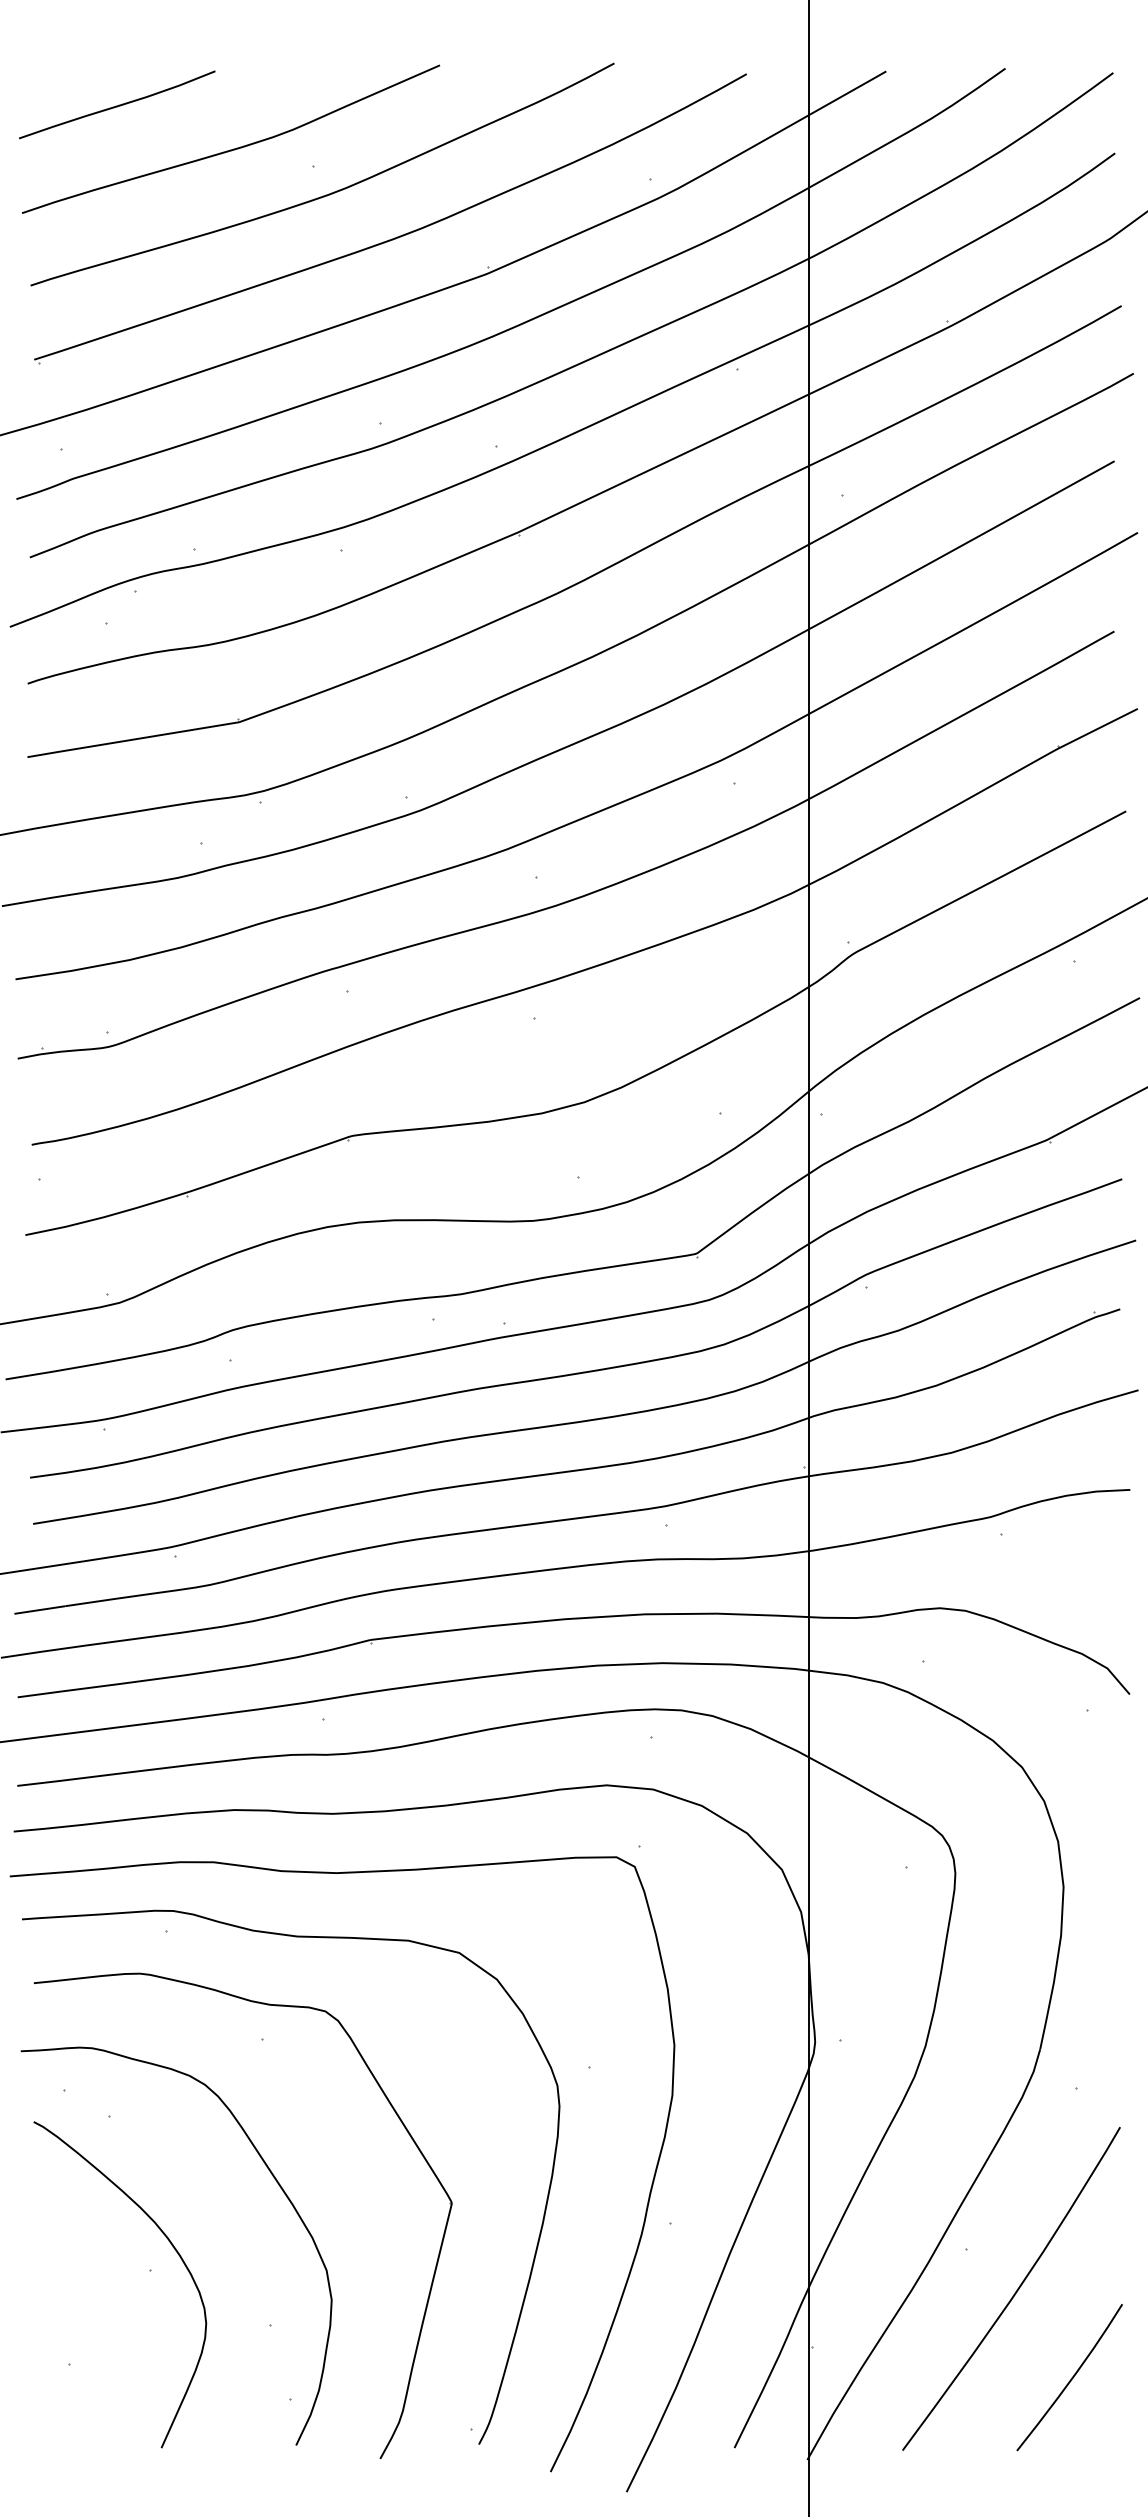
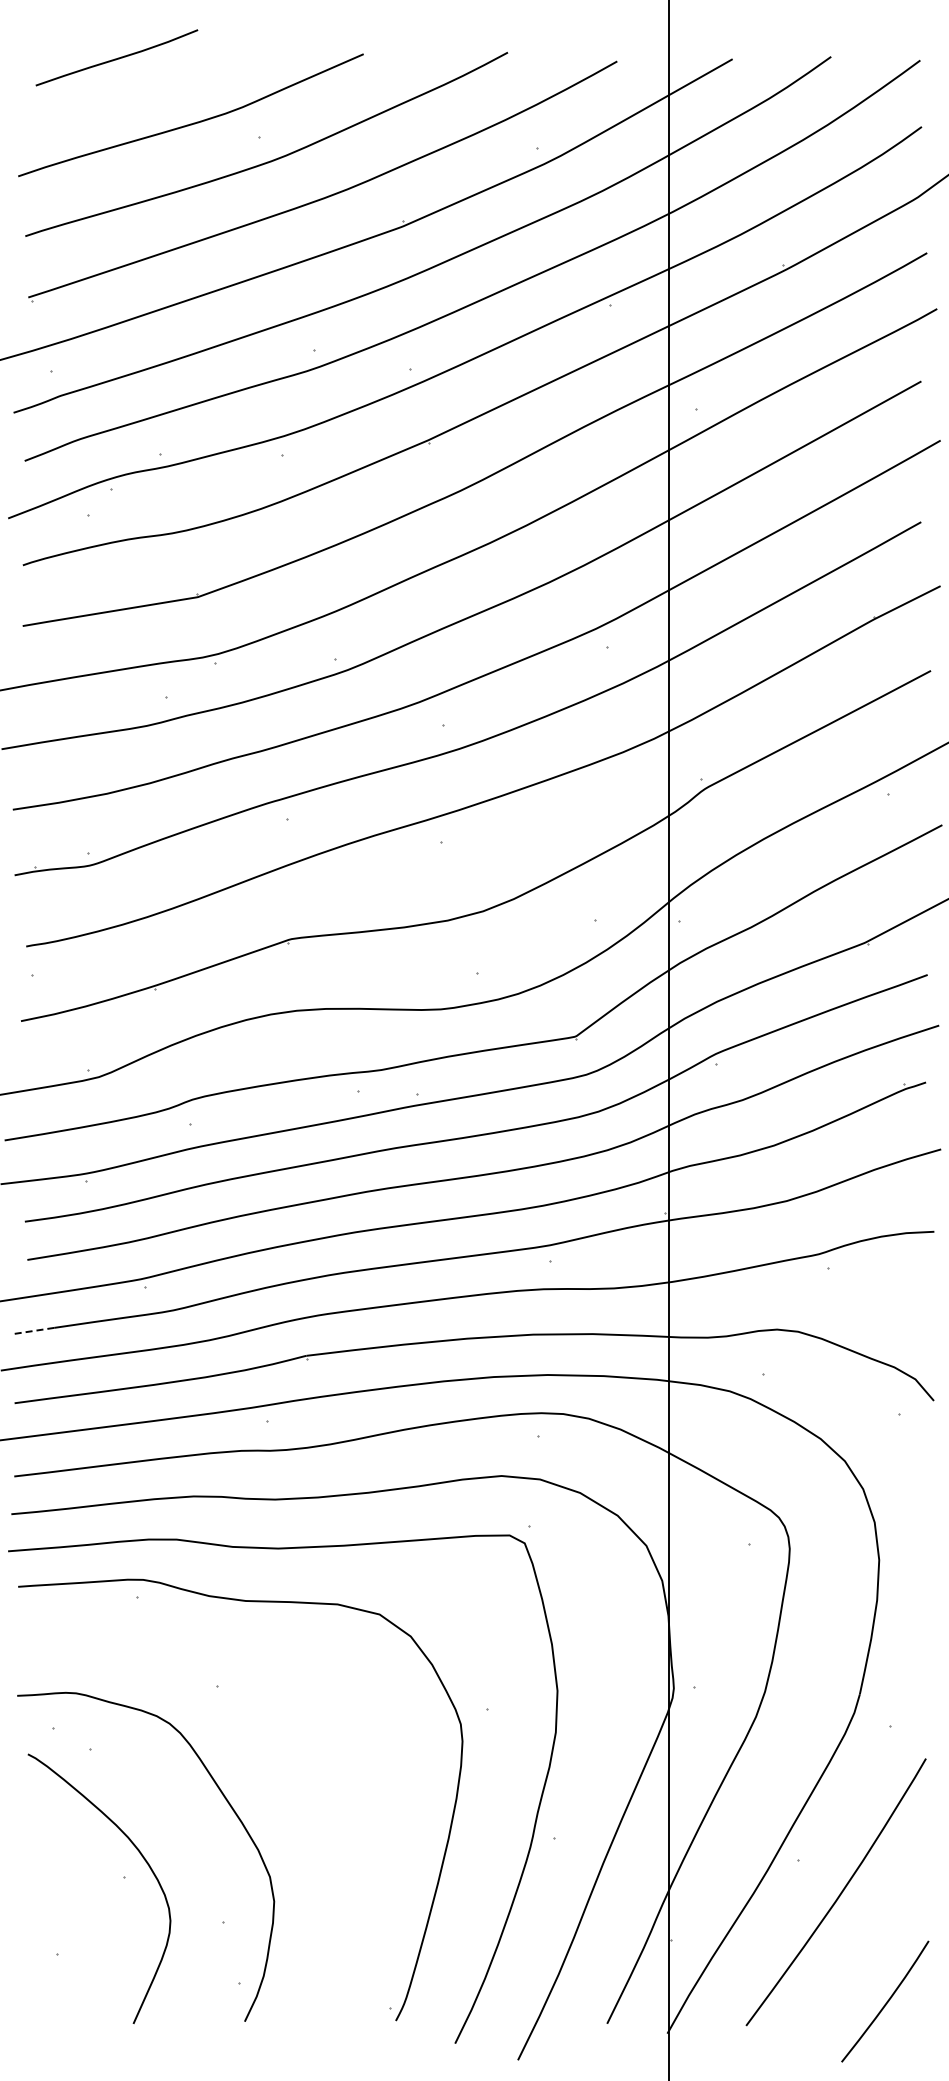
curve: (116, 105) -> (116, 58), moved
line: (39, 1610) -> (32, 1331), solid -> dashed
part: (394, 2113) -> (326, 1747), removed
curve: (1071, 2377) -> (886, 2001), moved

